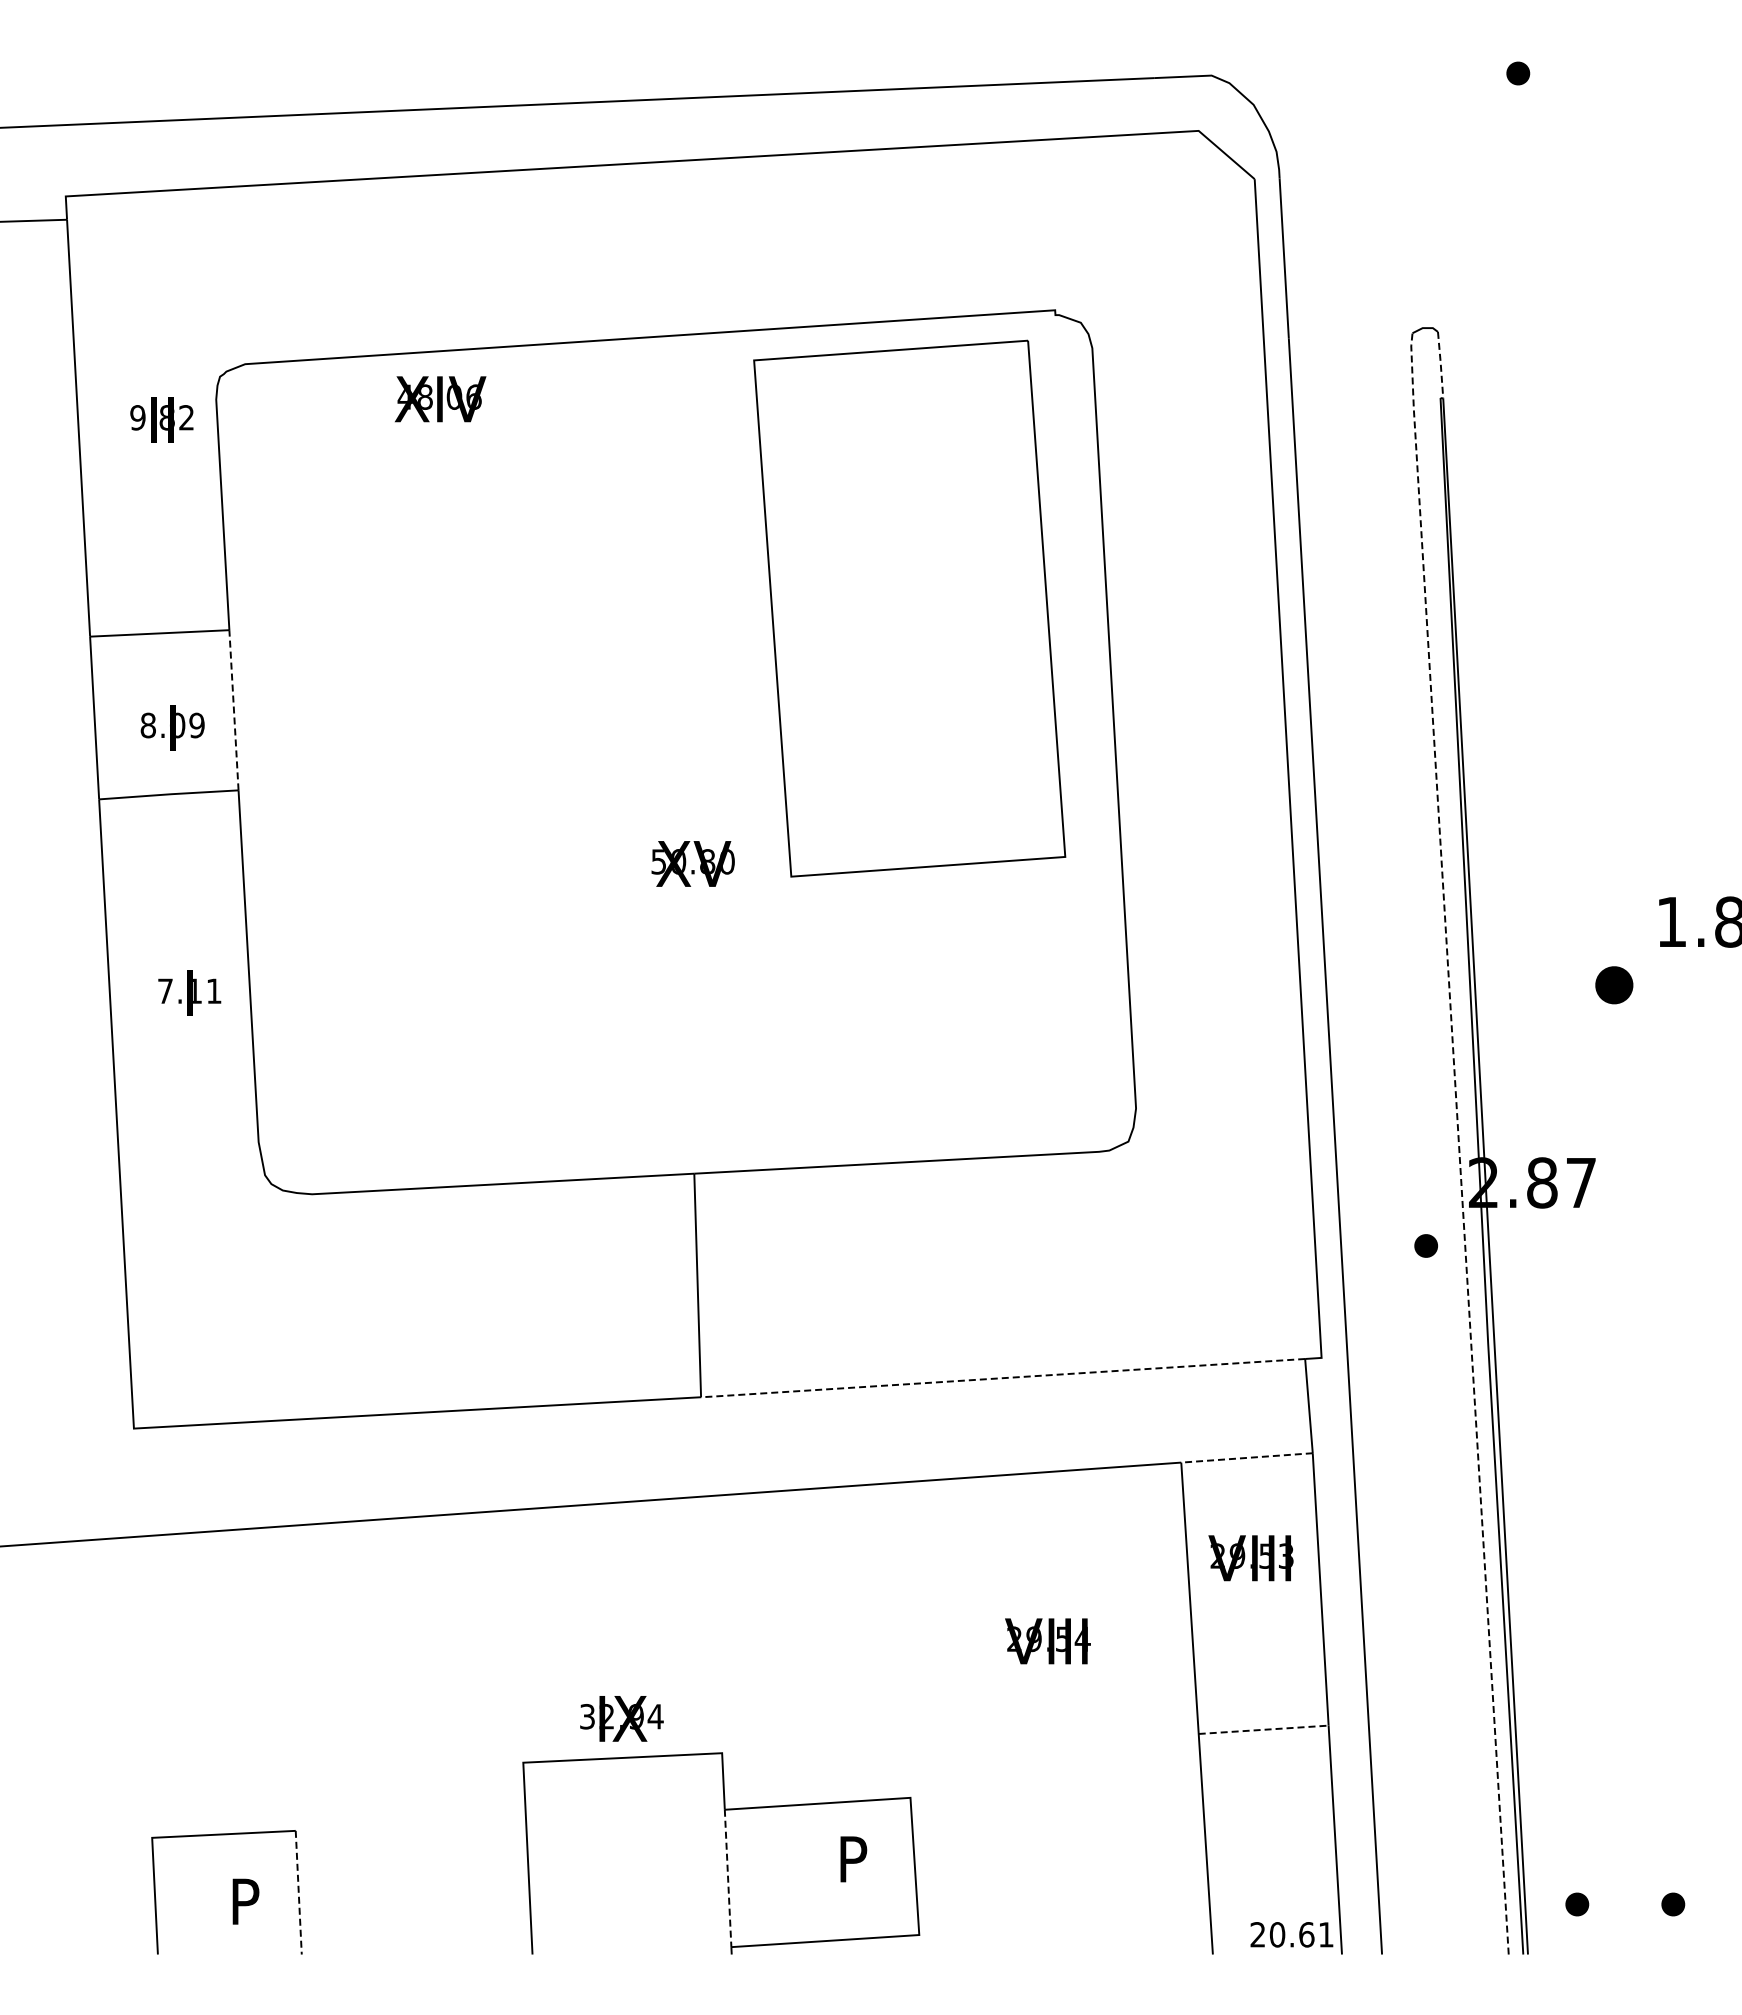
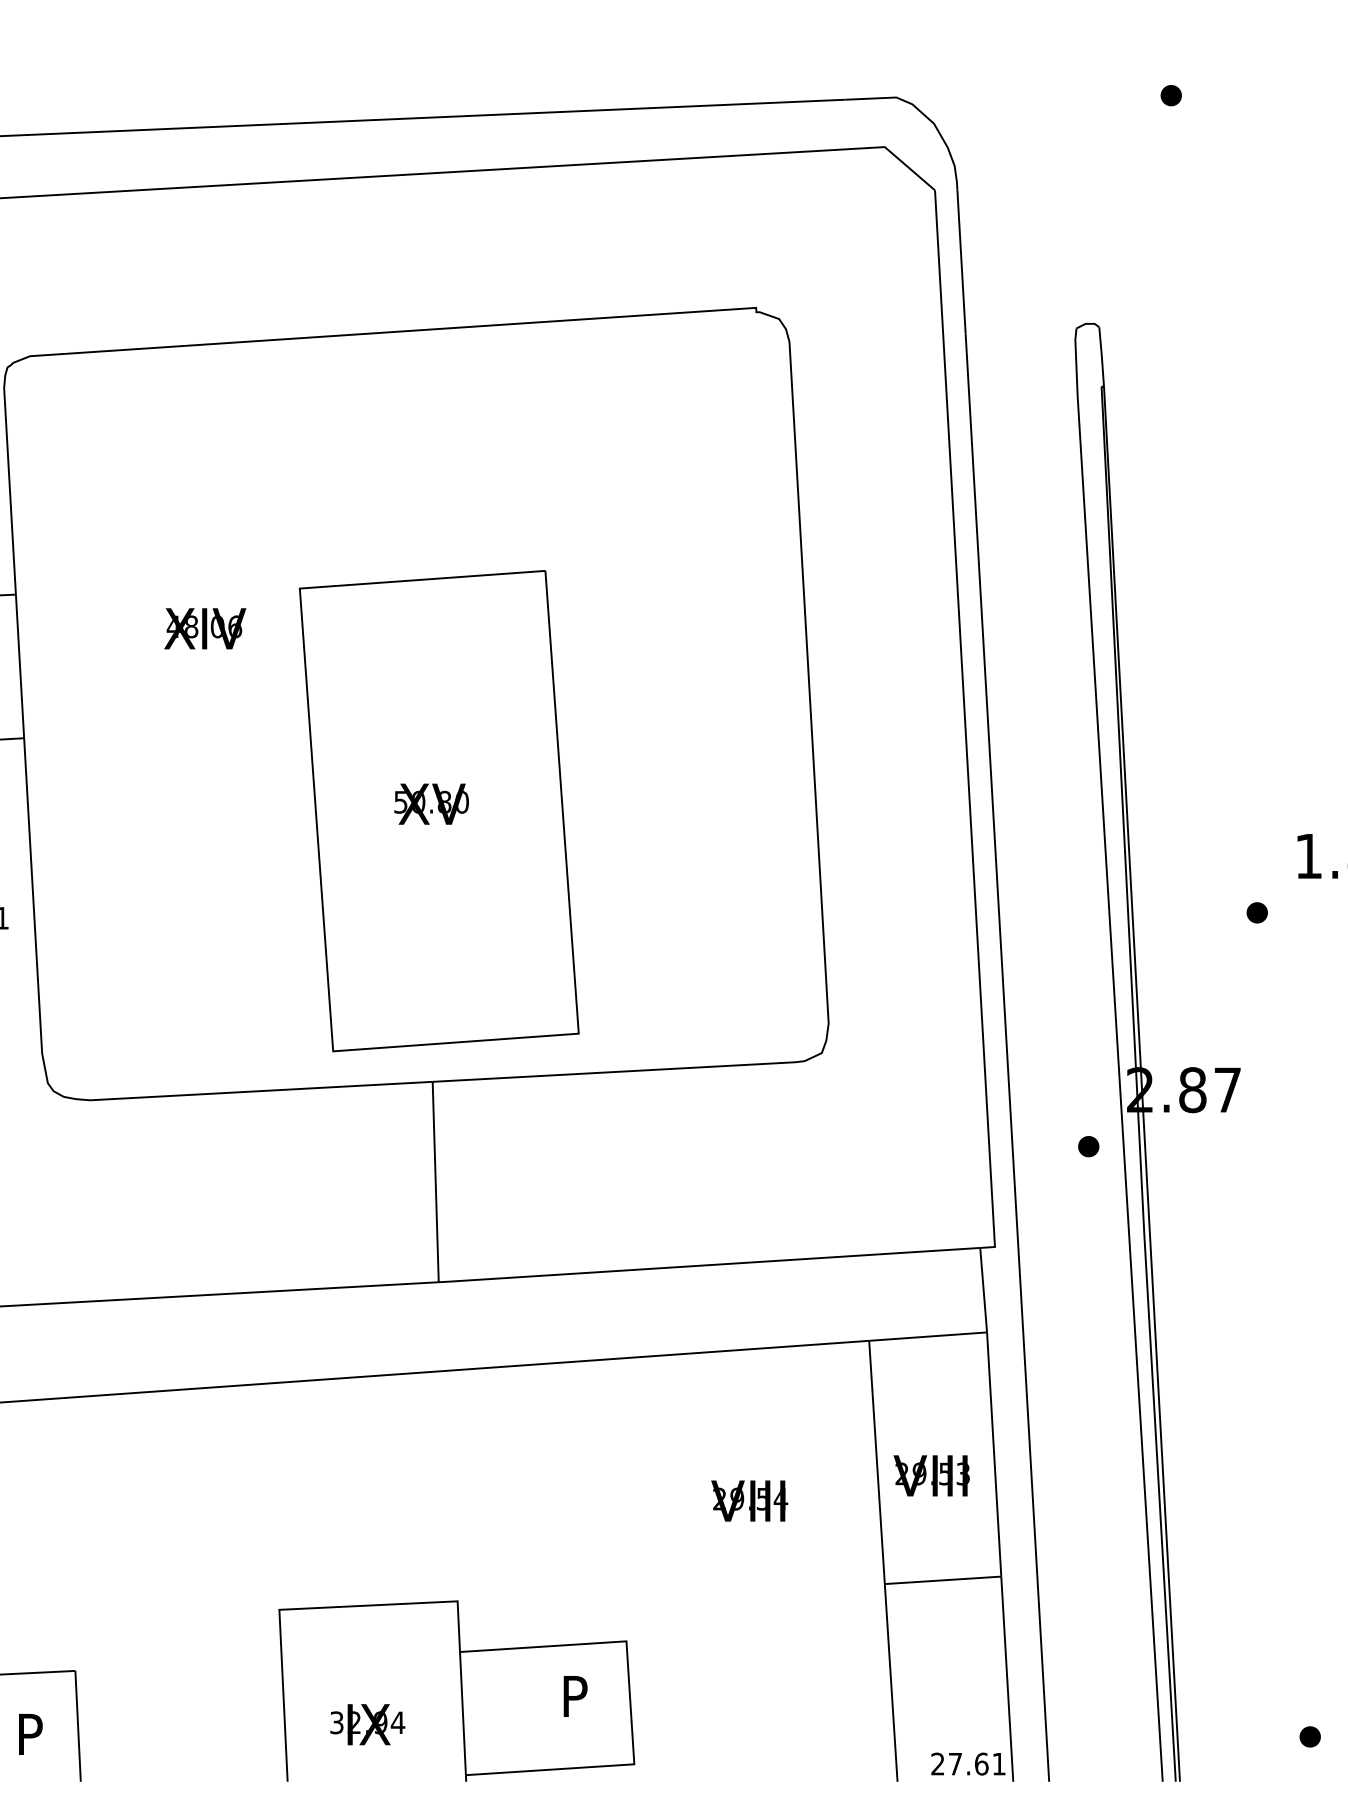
line: (1440, 364) -> (1101, 356), dashed -> solid
text: (440, 399) -> (205, 628), moved
part: (909, 608) -> (439, 810), moved
line: (233, 709) -> (19, 665), dashed -> solid
part: (1613, 984) -> (1256, 912), size x0.62
line: (1458, 1142) -> (1117, 1053), dashed -> solid
line: (1002, 1378) -> (708, 1265), dashed -> solid
line: (1247, 1457) -> (928, 1336), dashed -> solid
text: (1250, 1558) -> (931, 1476), moved
text: (621, 1718) -> (367, 1724), moved
line: (1264, 1729) -> (943, 1580), dashed -> solid
line: (728, 1878) -> (463, 1713), dashed -> solid
line: (298, 1892) -> (77, 1726), dashed -> solid
part: (1577, 1904) -> (1224, 1736), removed
text: (1277, 1934) -> (955, 1763), 20.61 -> 27.61

